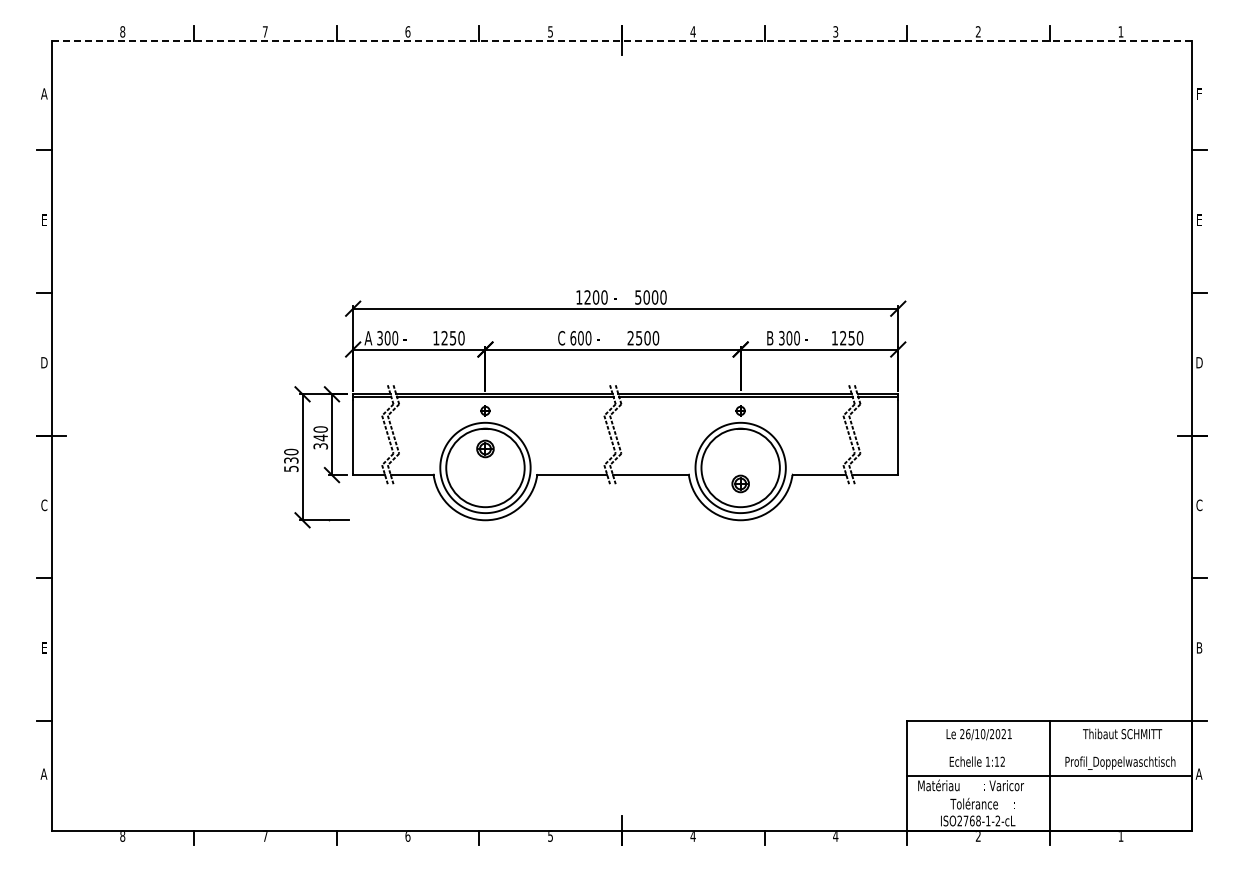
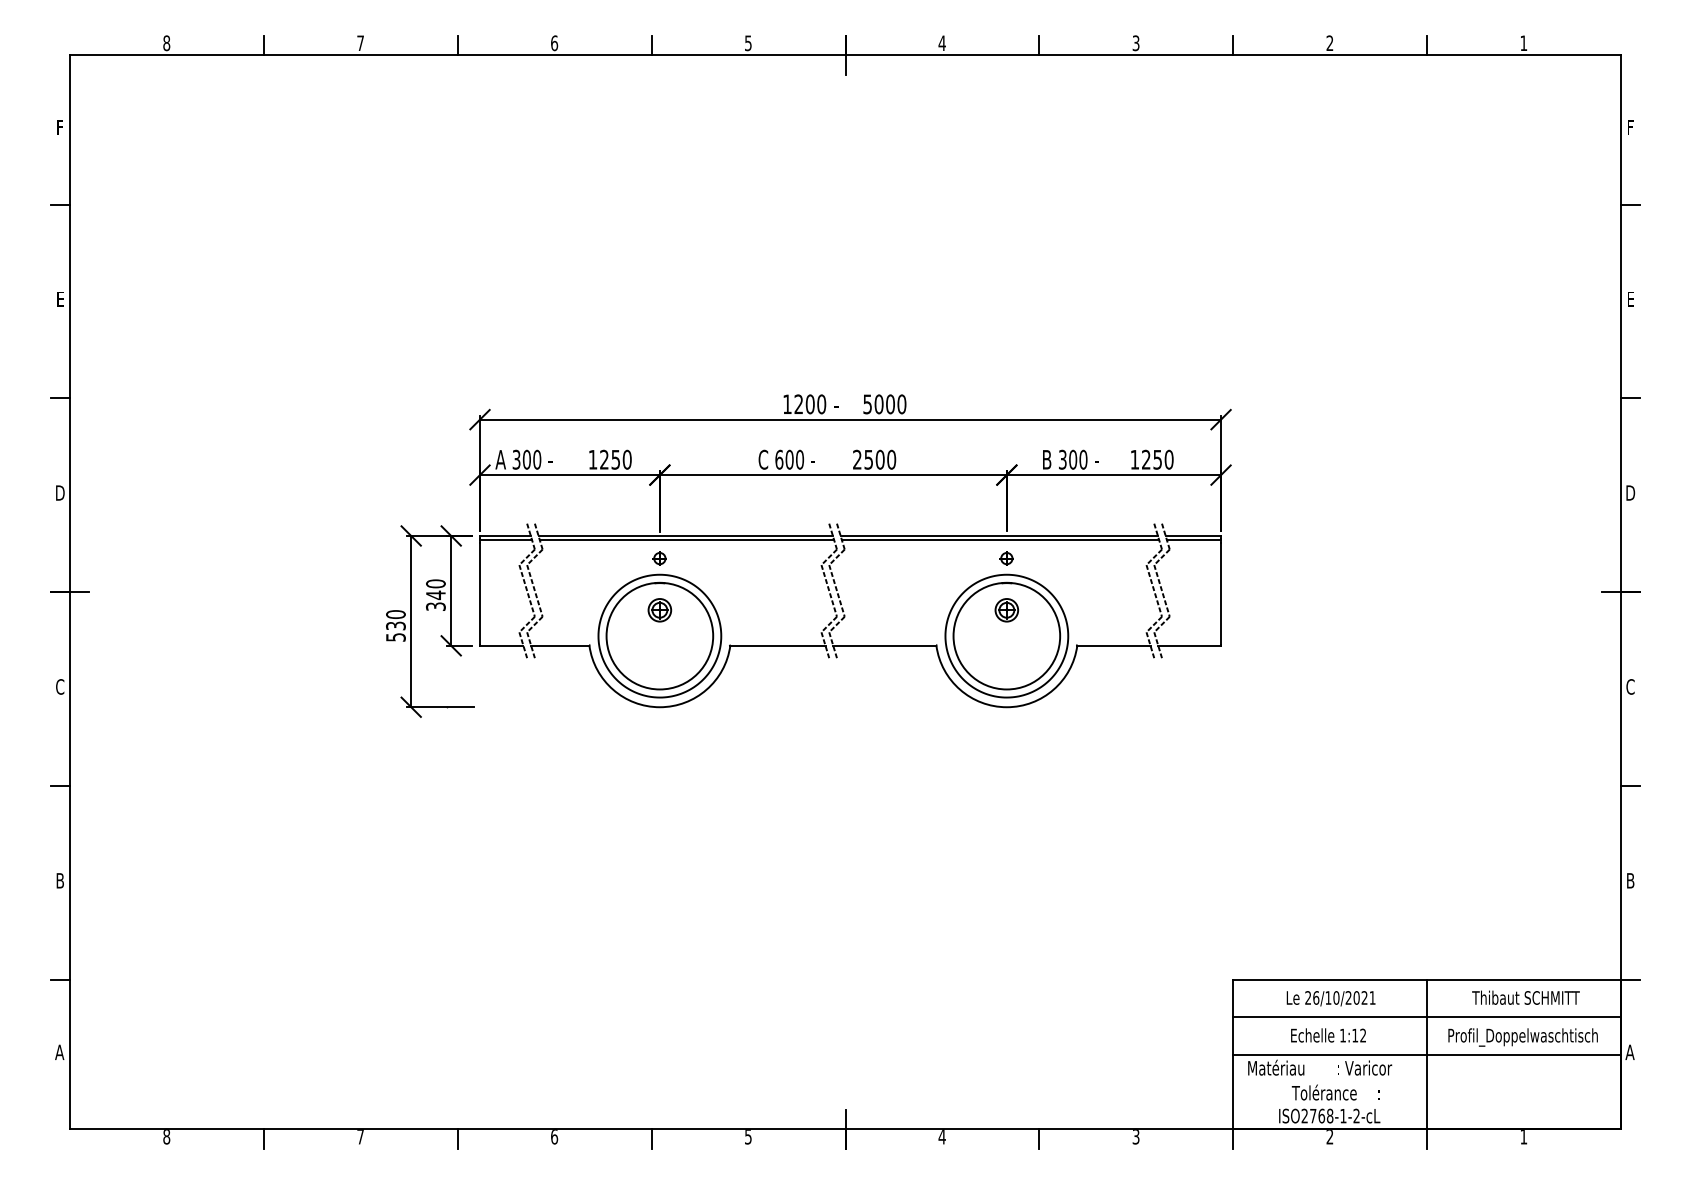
line: (622, 40) -> (846, 54), dashed -> solid
text: (44, 93) -> (60, 127), A -> F
part: (740, 483) -> (1006, 609), moved
text: (44, 647) -> (60, 880), E -> B
line: (1049, 748) -> (1426, 1017), added
text: (835, 836) -> (1135, 1137), 4 -> 3

